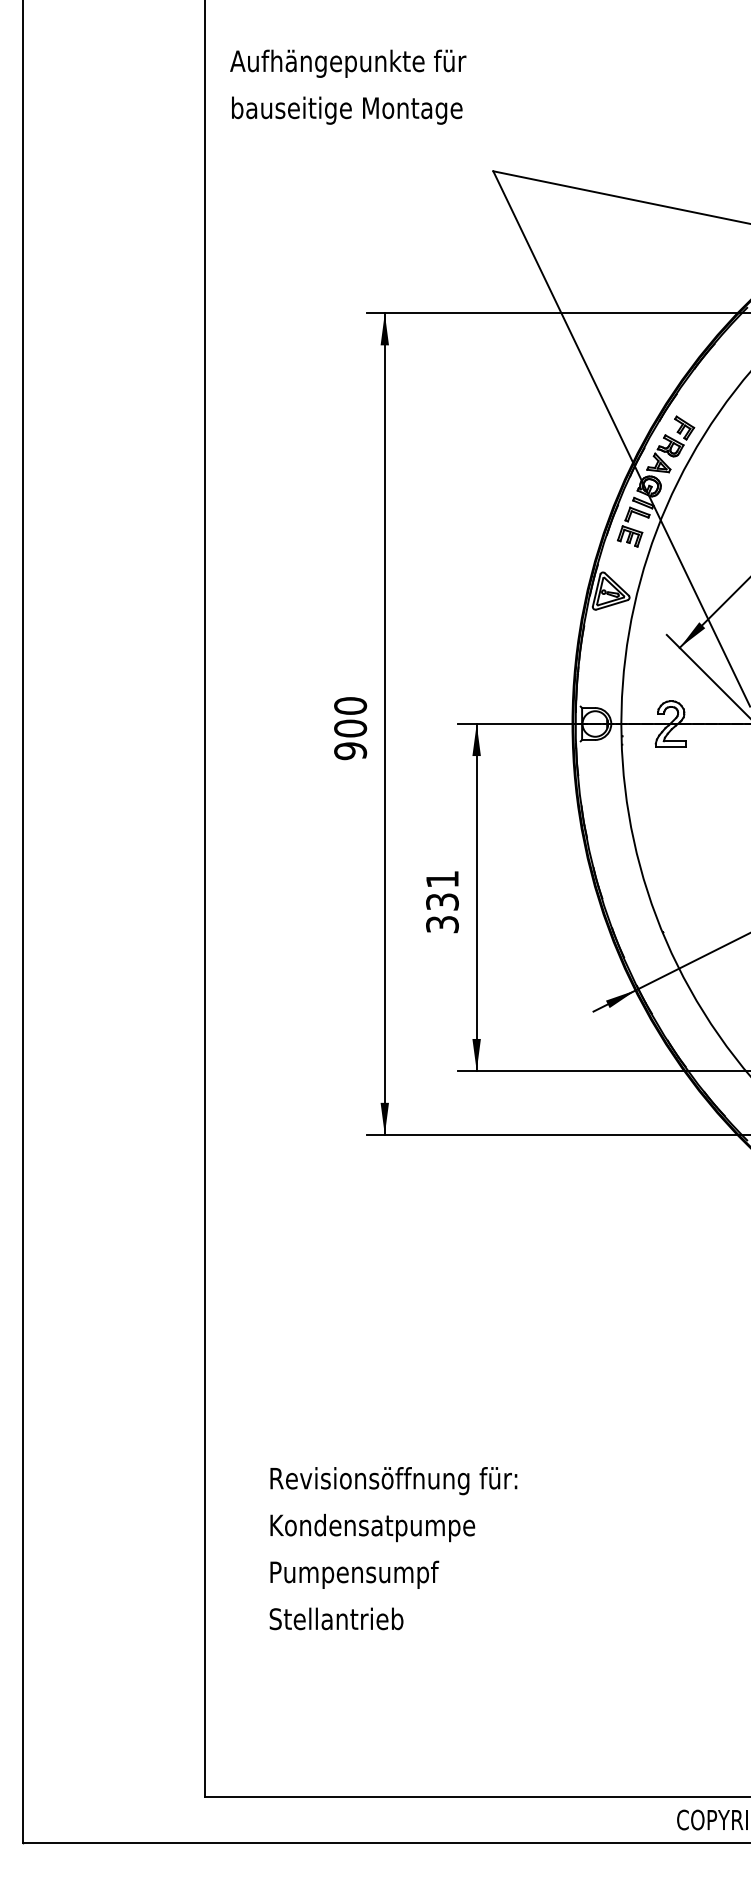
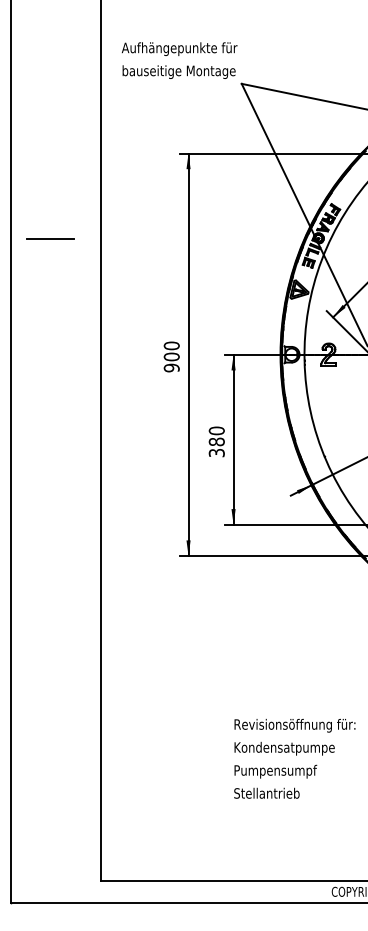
text: (347, 86) -> (179, 60), moved
line: (103, 486) -> (50, 238), added
text: (441, 890) -> (216, 436), 331 -> 380
text: (392, 1547) -> (294, 758), moved

